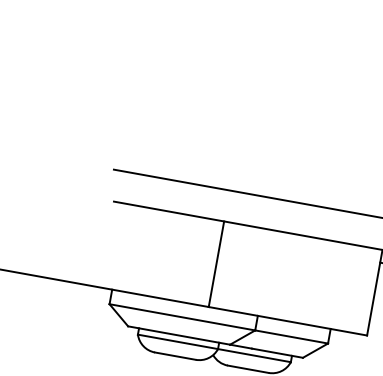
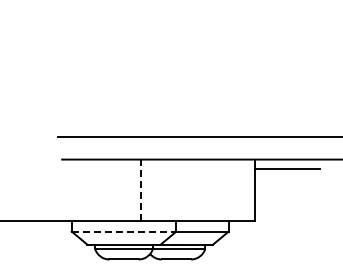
line: (216, 264) -> (141, 190), solid -> dashed
line: (183, 317) -> (124, 231), solid -> dashed

